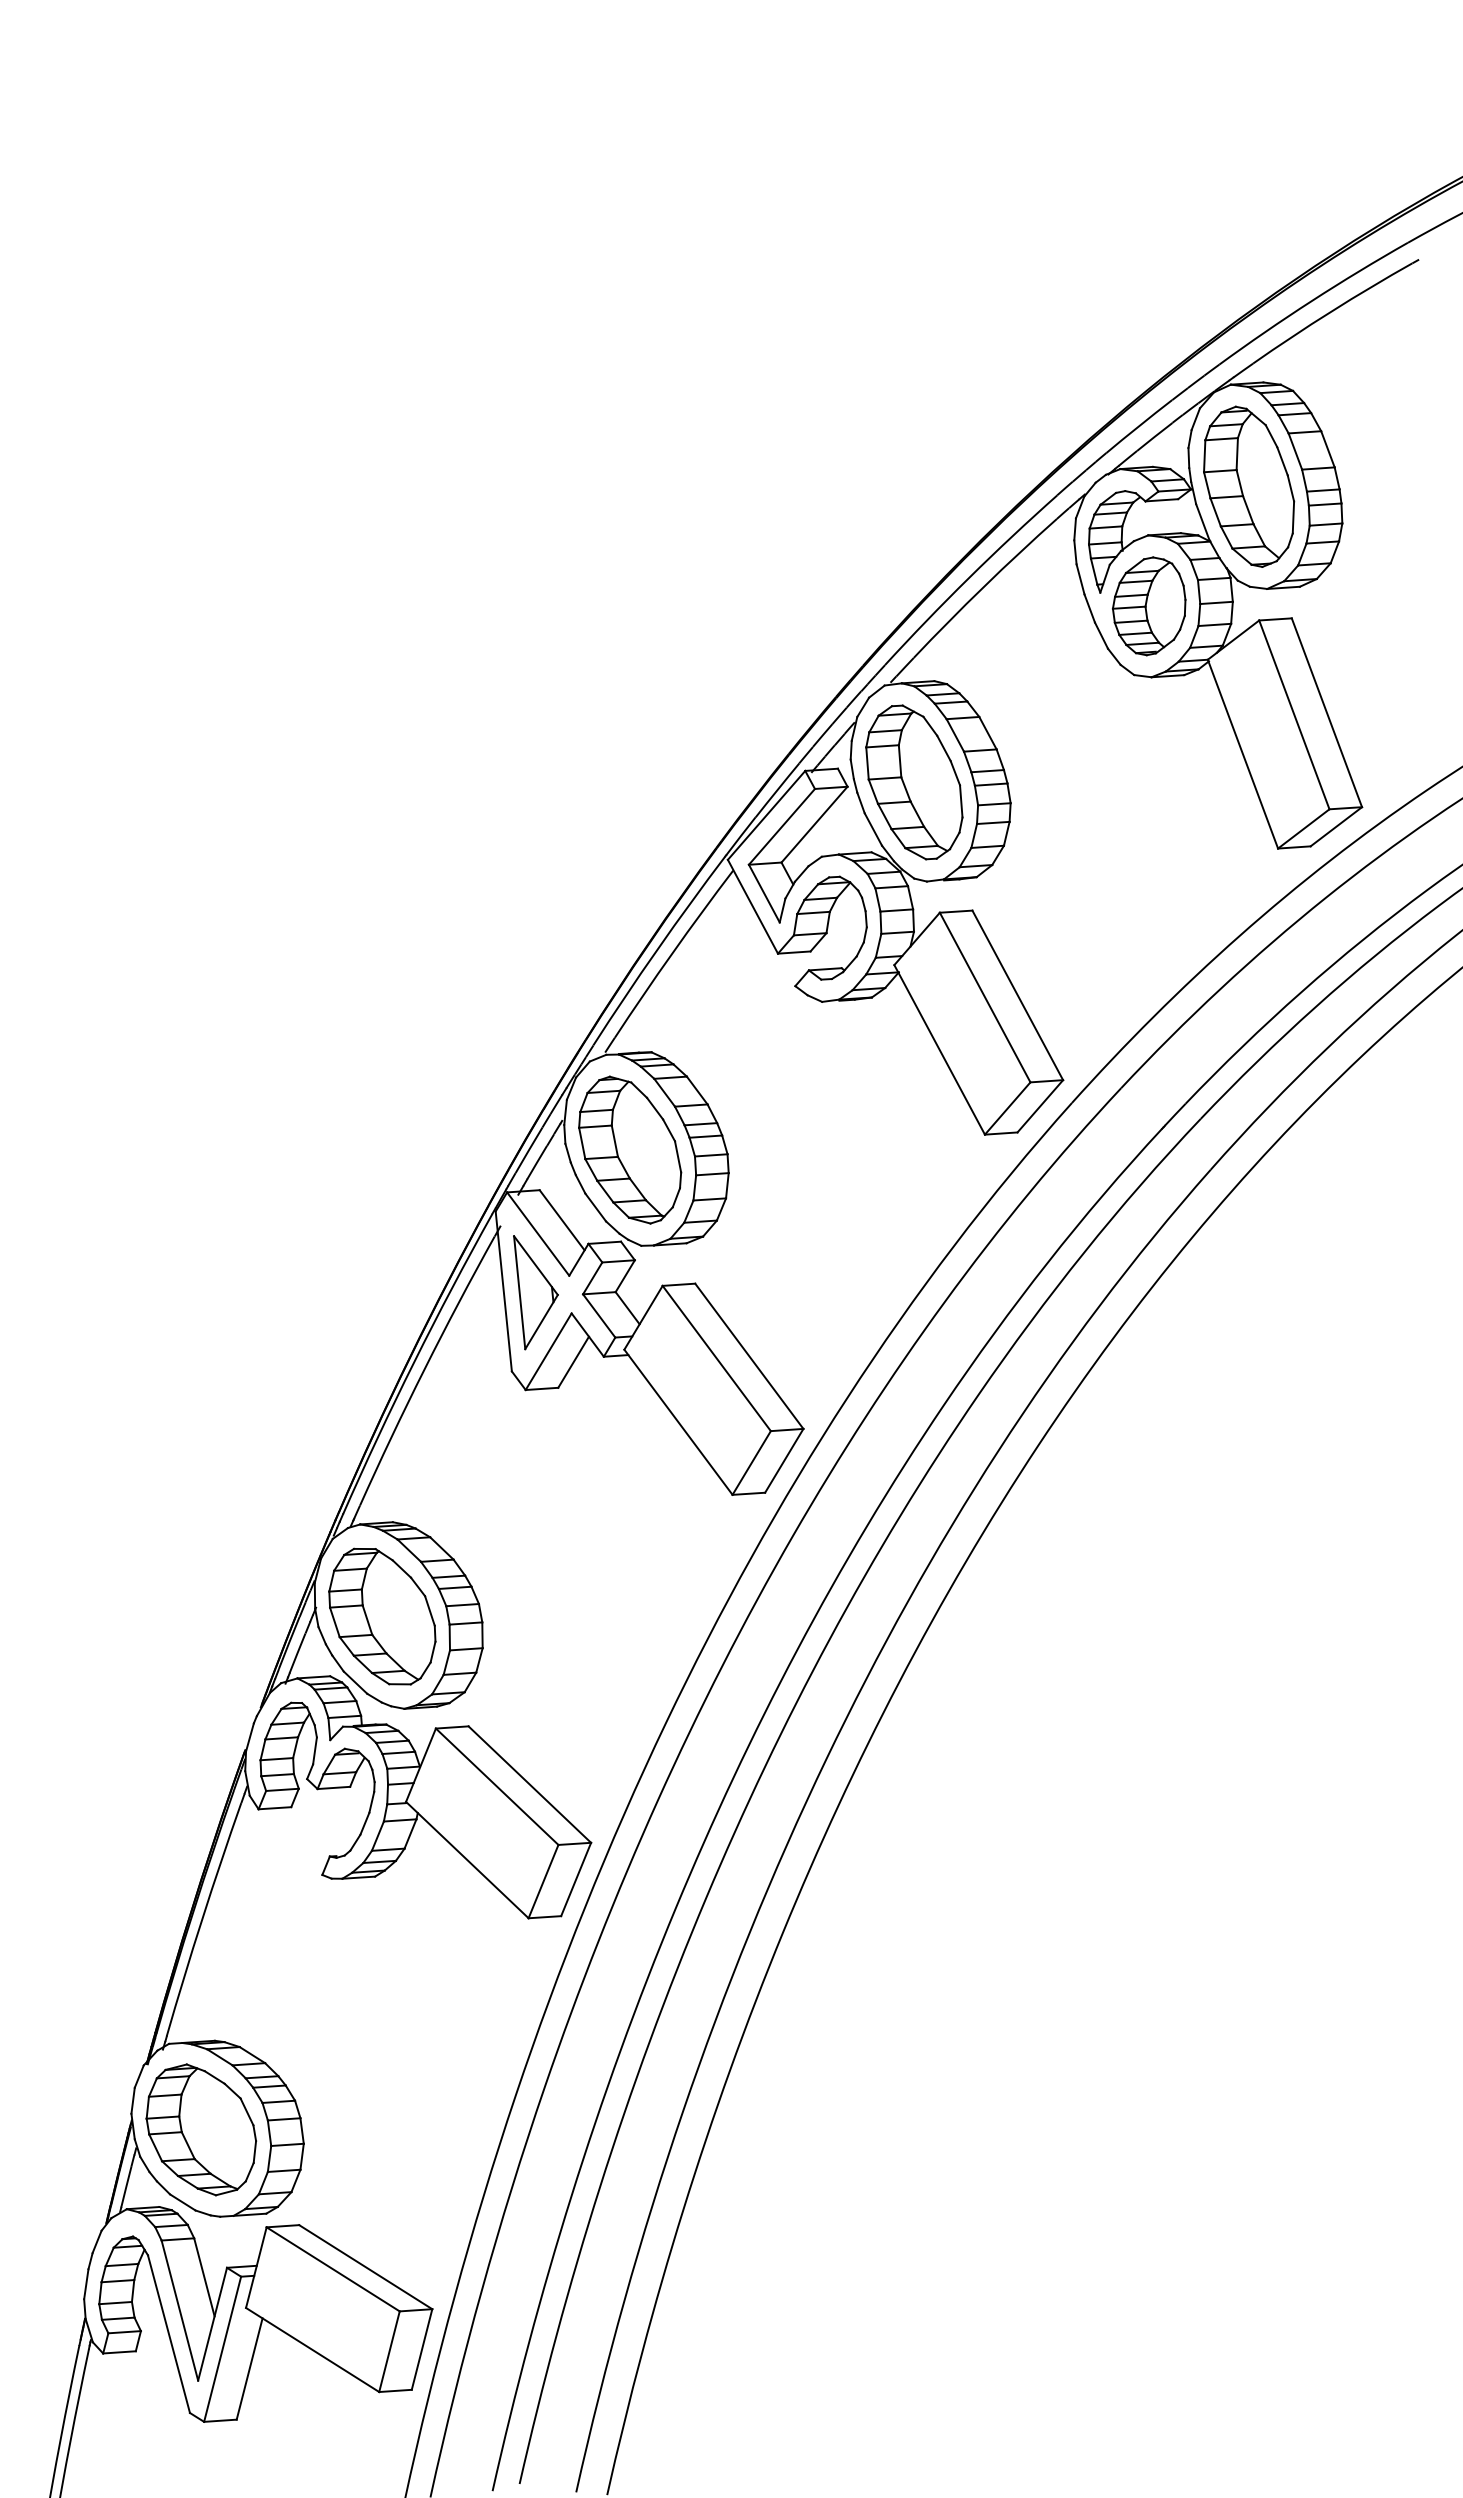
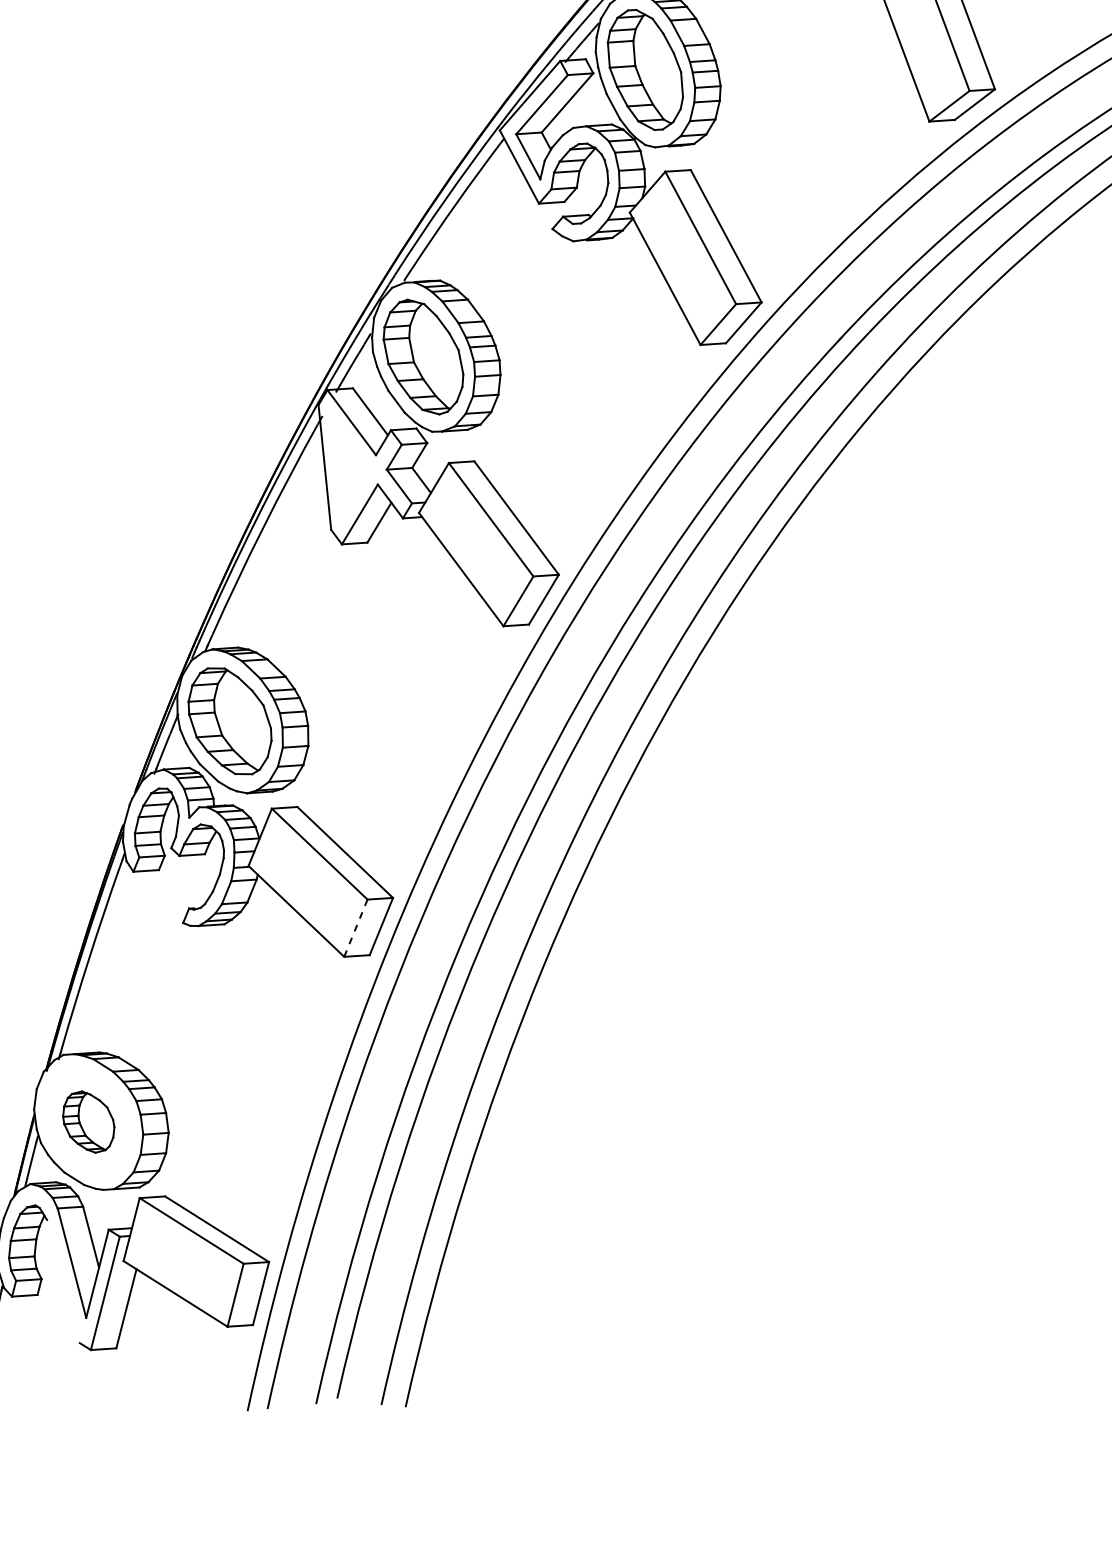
part: (535, 1292) -> (349, 468), removed
line: (543, 1881) -> (355, 928), solid -> dashed
part: (201, 2129) -> (88, 1121), size x0.6
line: (168, 2333) -> (63, 1281), removed

